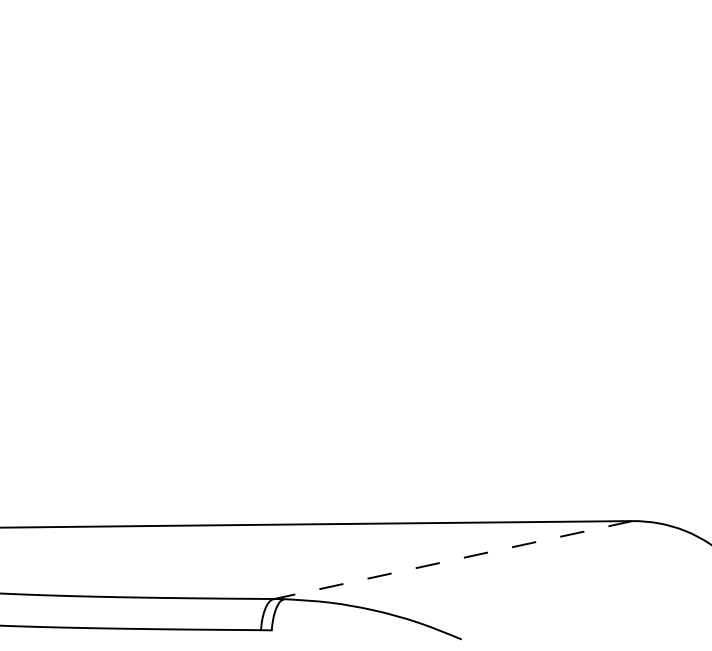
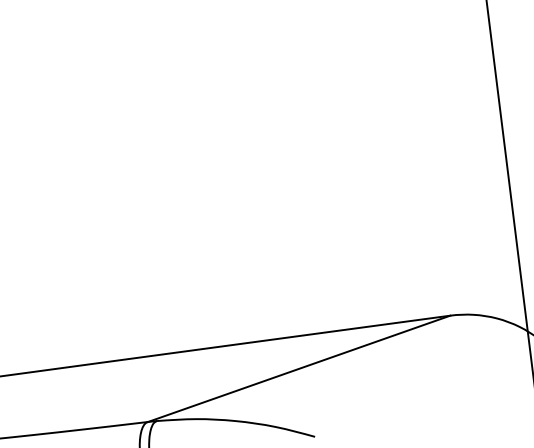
line: (452, 560) -> (298, 369), dashed -> solid

